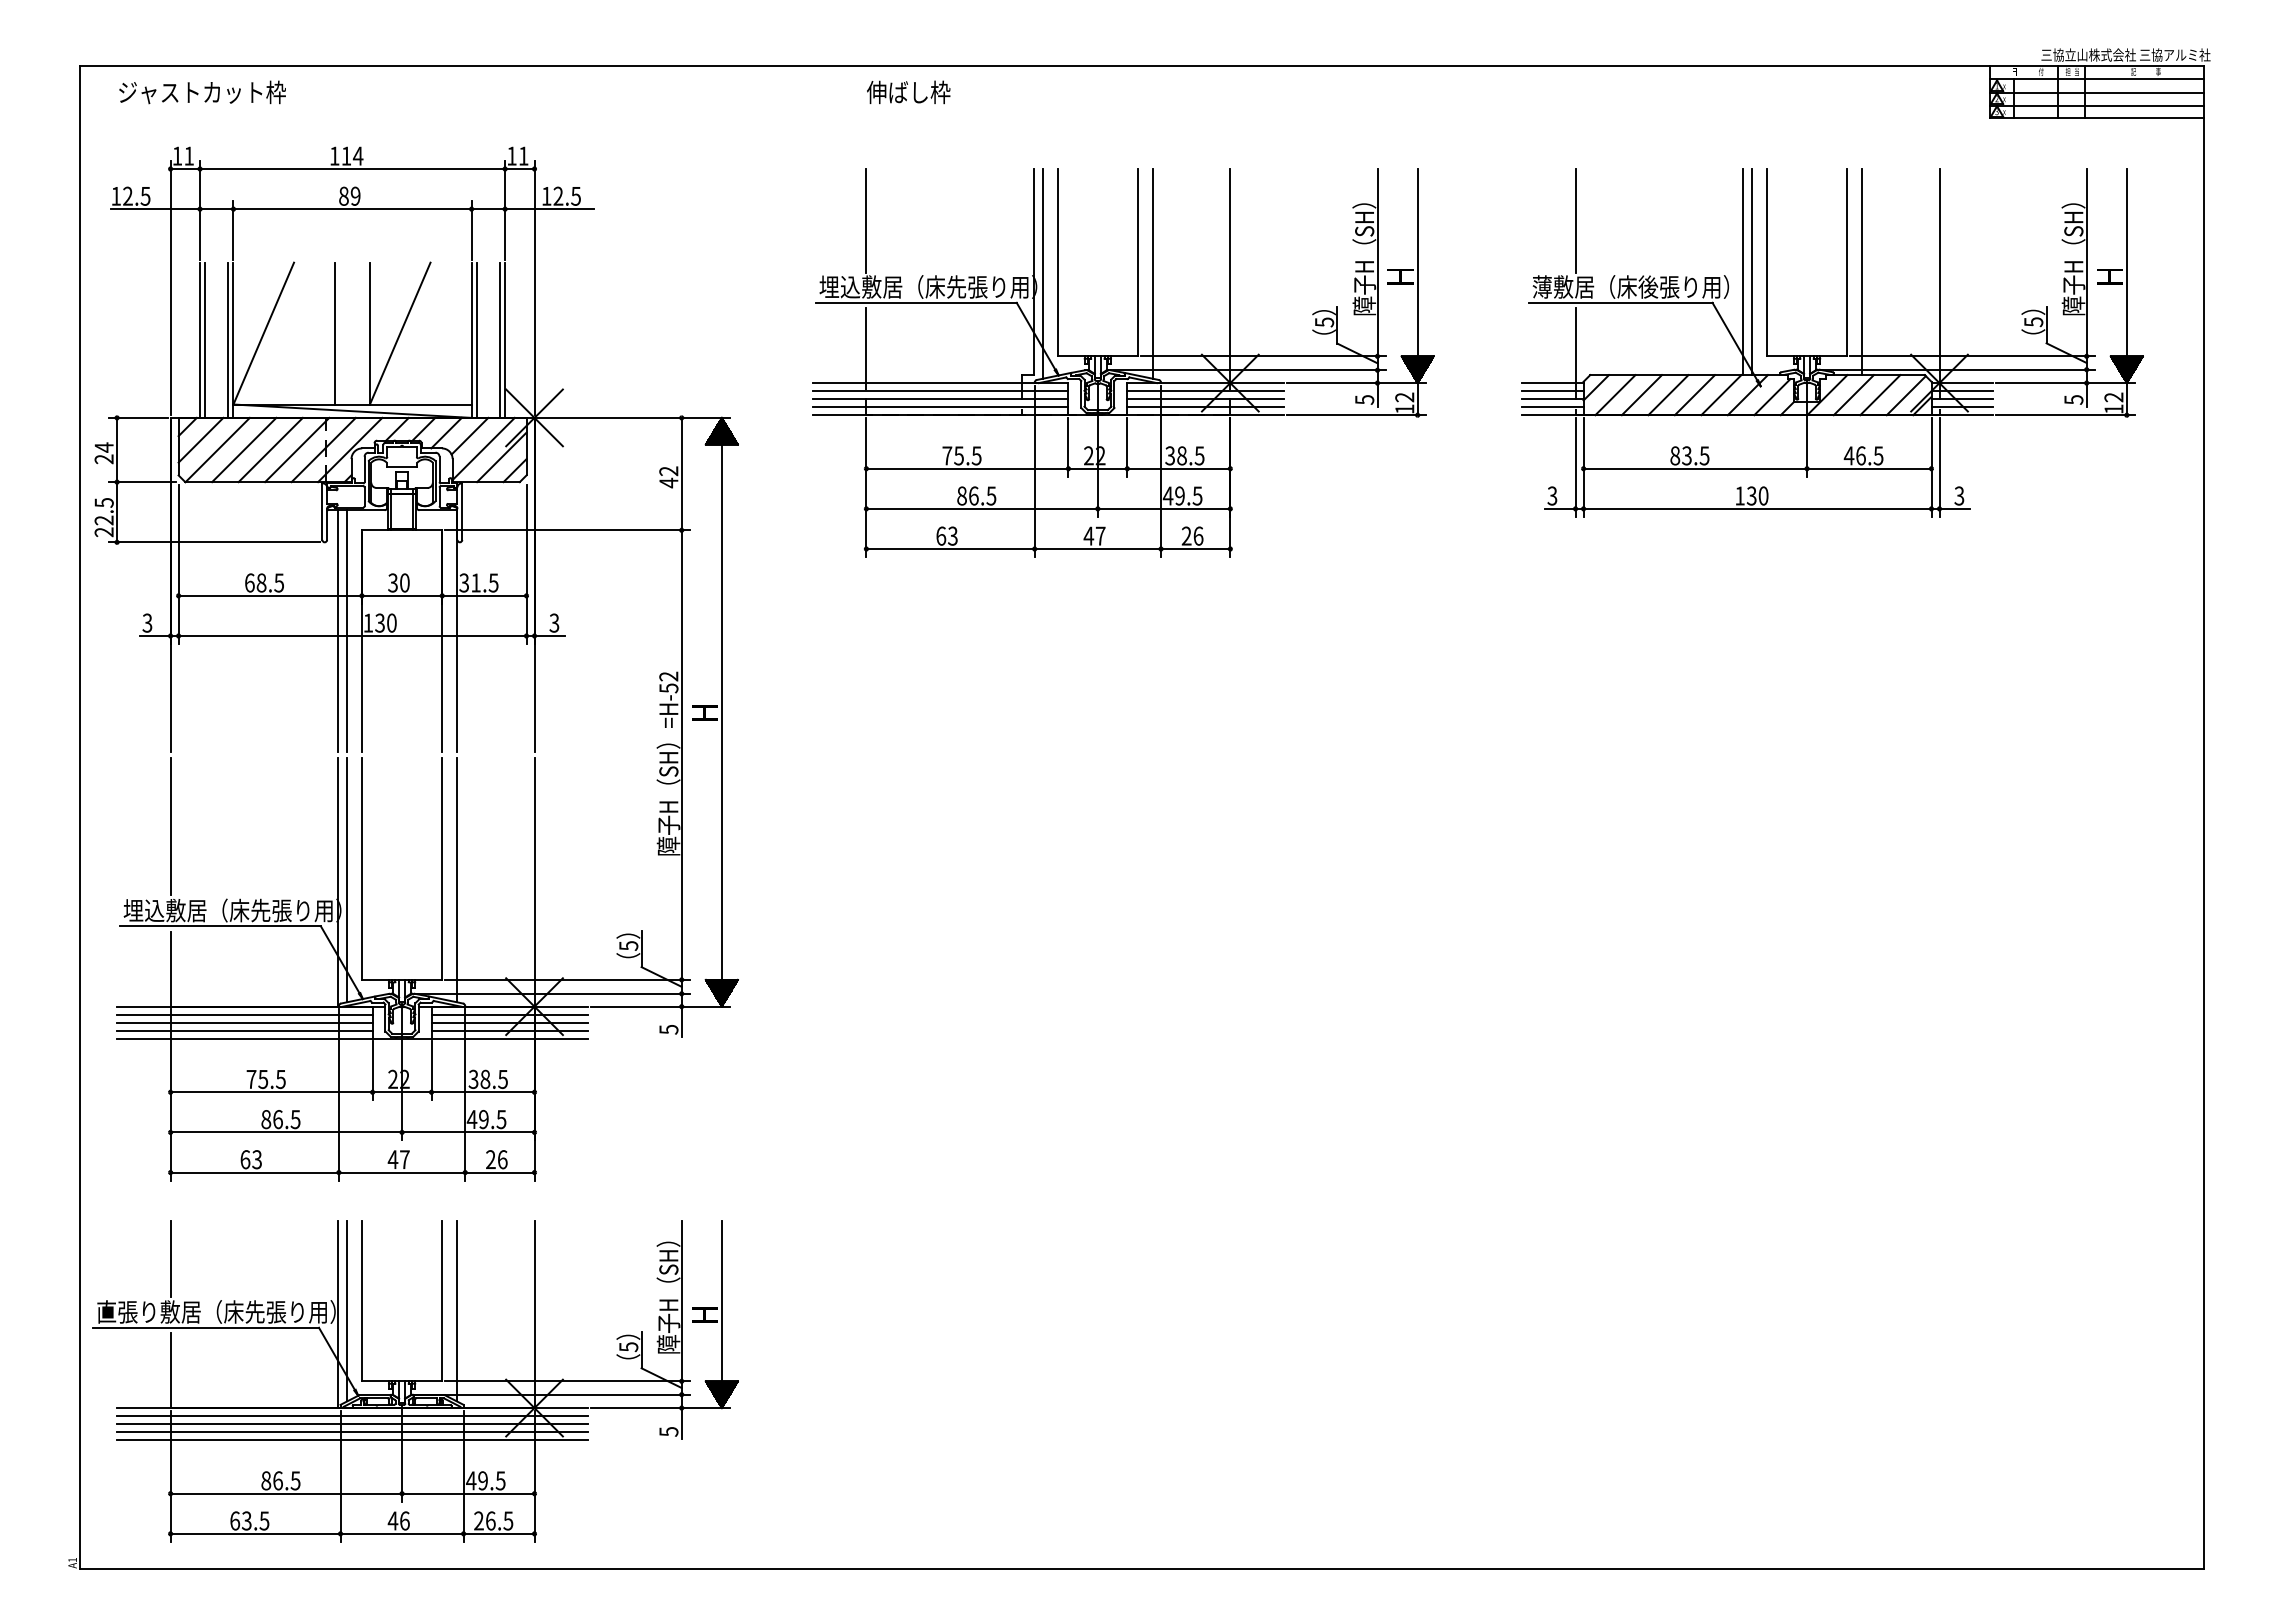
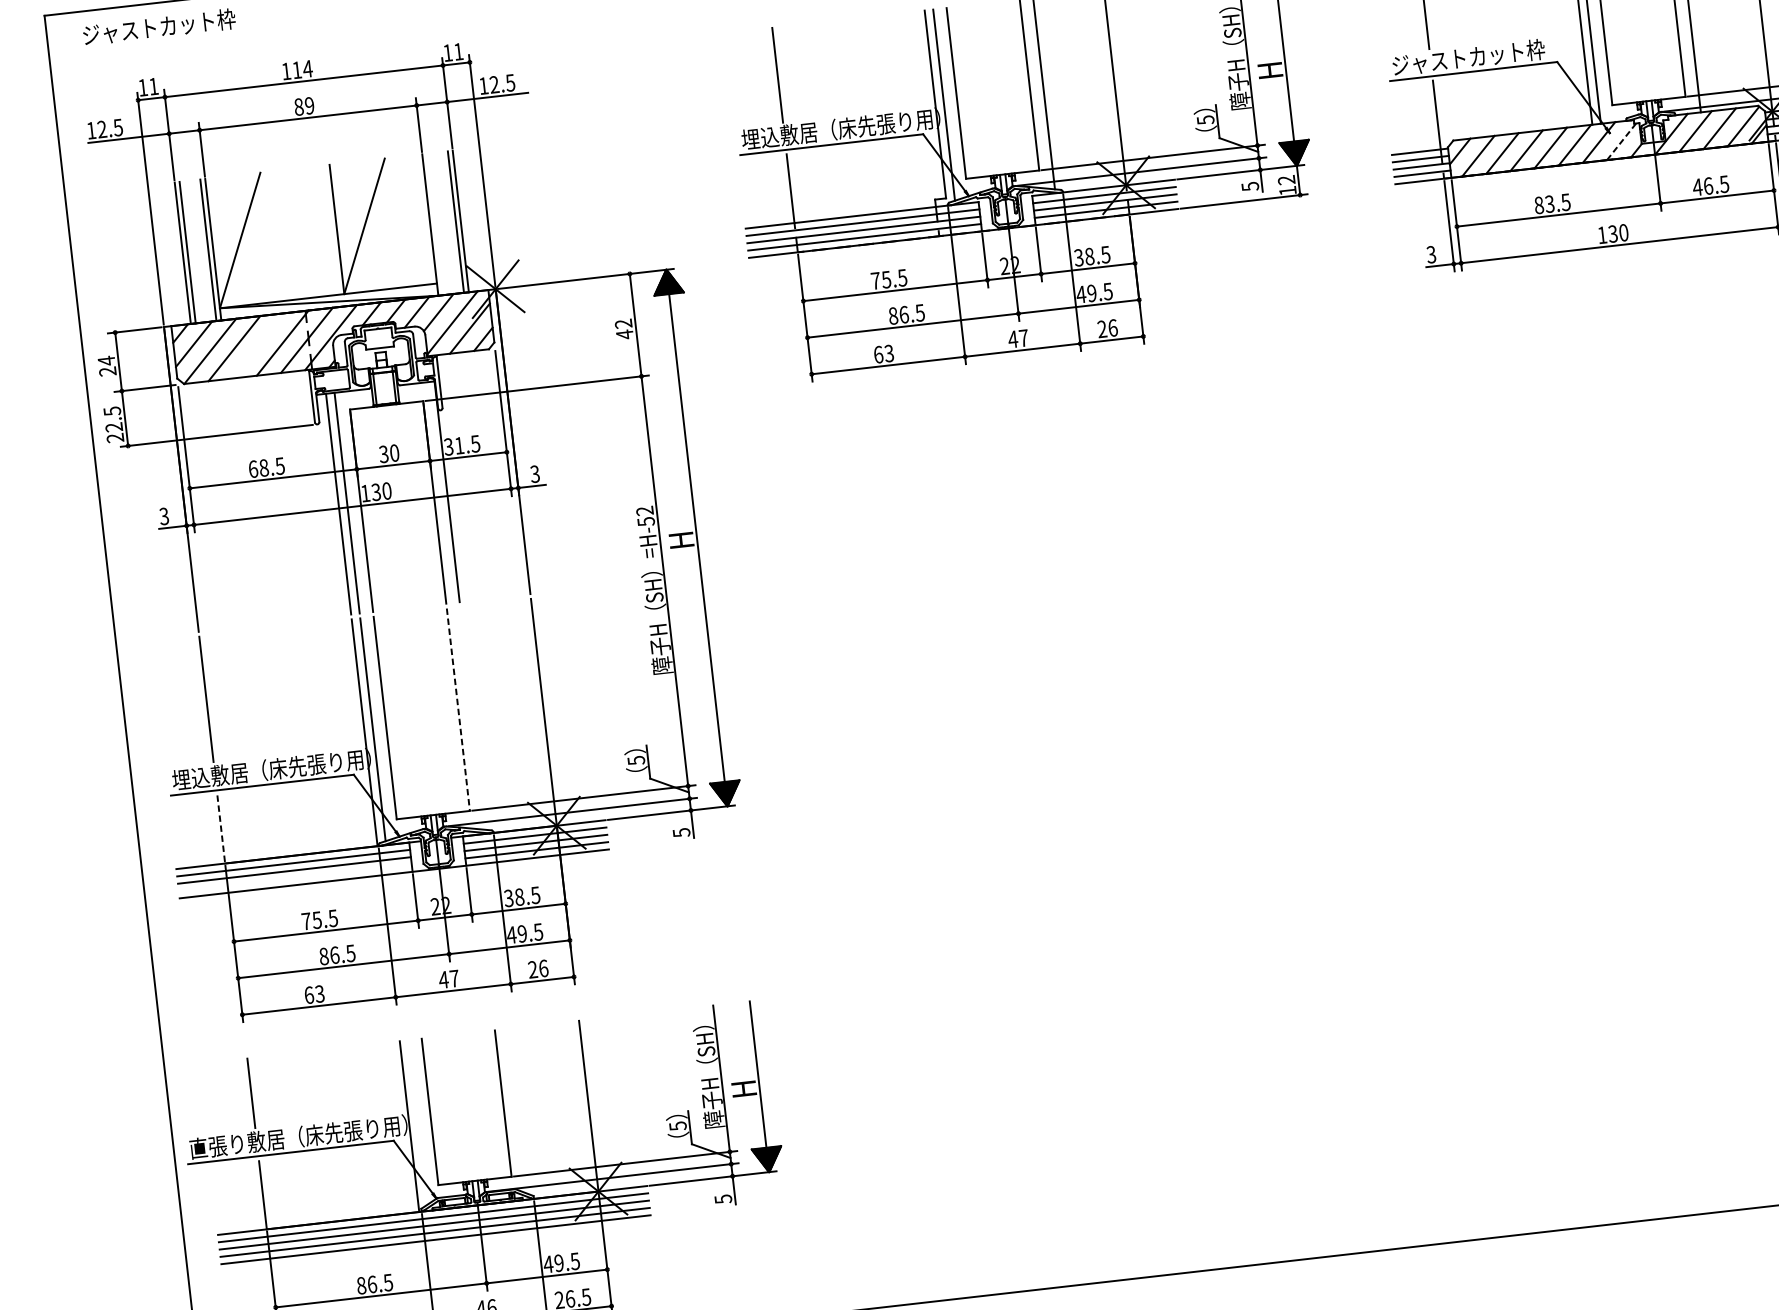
text: (1630, 286) -> (1480, 55), 薄敷居（床後張り用） -> ジャストカット枠
line: (335, 333) -> (305, 232), removed
line: (477, 339) -> (435, 223), removed
line: (1772, 397) -> (1621, 142), solid -> dashed
line: (270, 449) -> (258, 345), removed
line: (442, 869) -> (458, 710), solid -> dashed
line: (456, 879) -> (472, 717), removed
line: (170, 969) -> (221, 829), solid -> dashed
line: (244, 1030) -> (294, 877), removed
line: (347, 1310) -> (417, 1122), removed
line: (456, 1310) -> (517, 1110), removed

